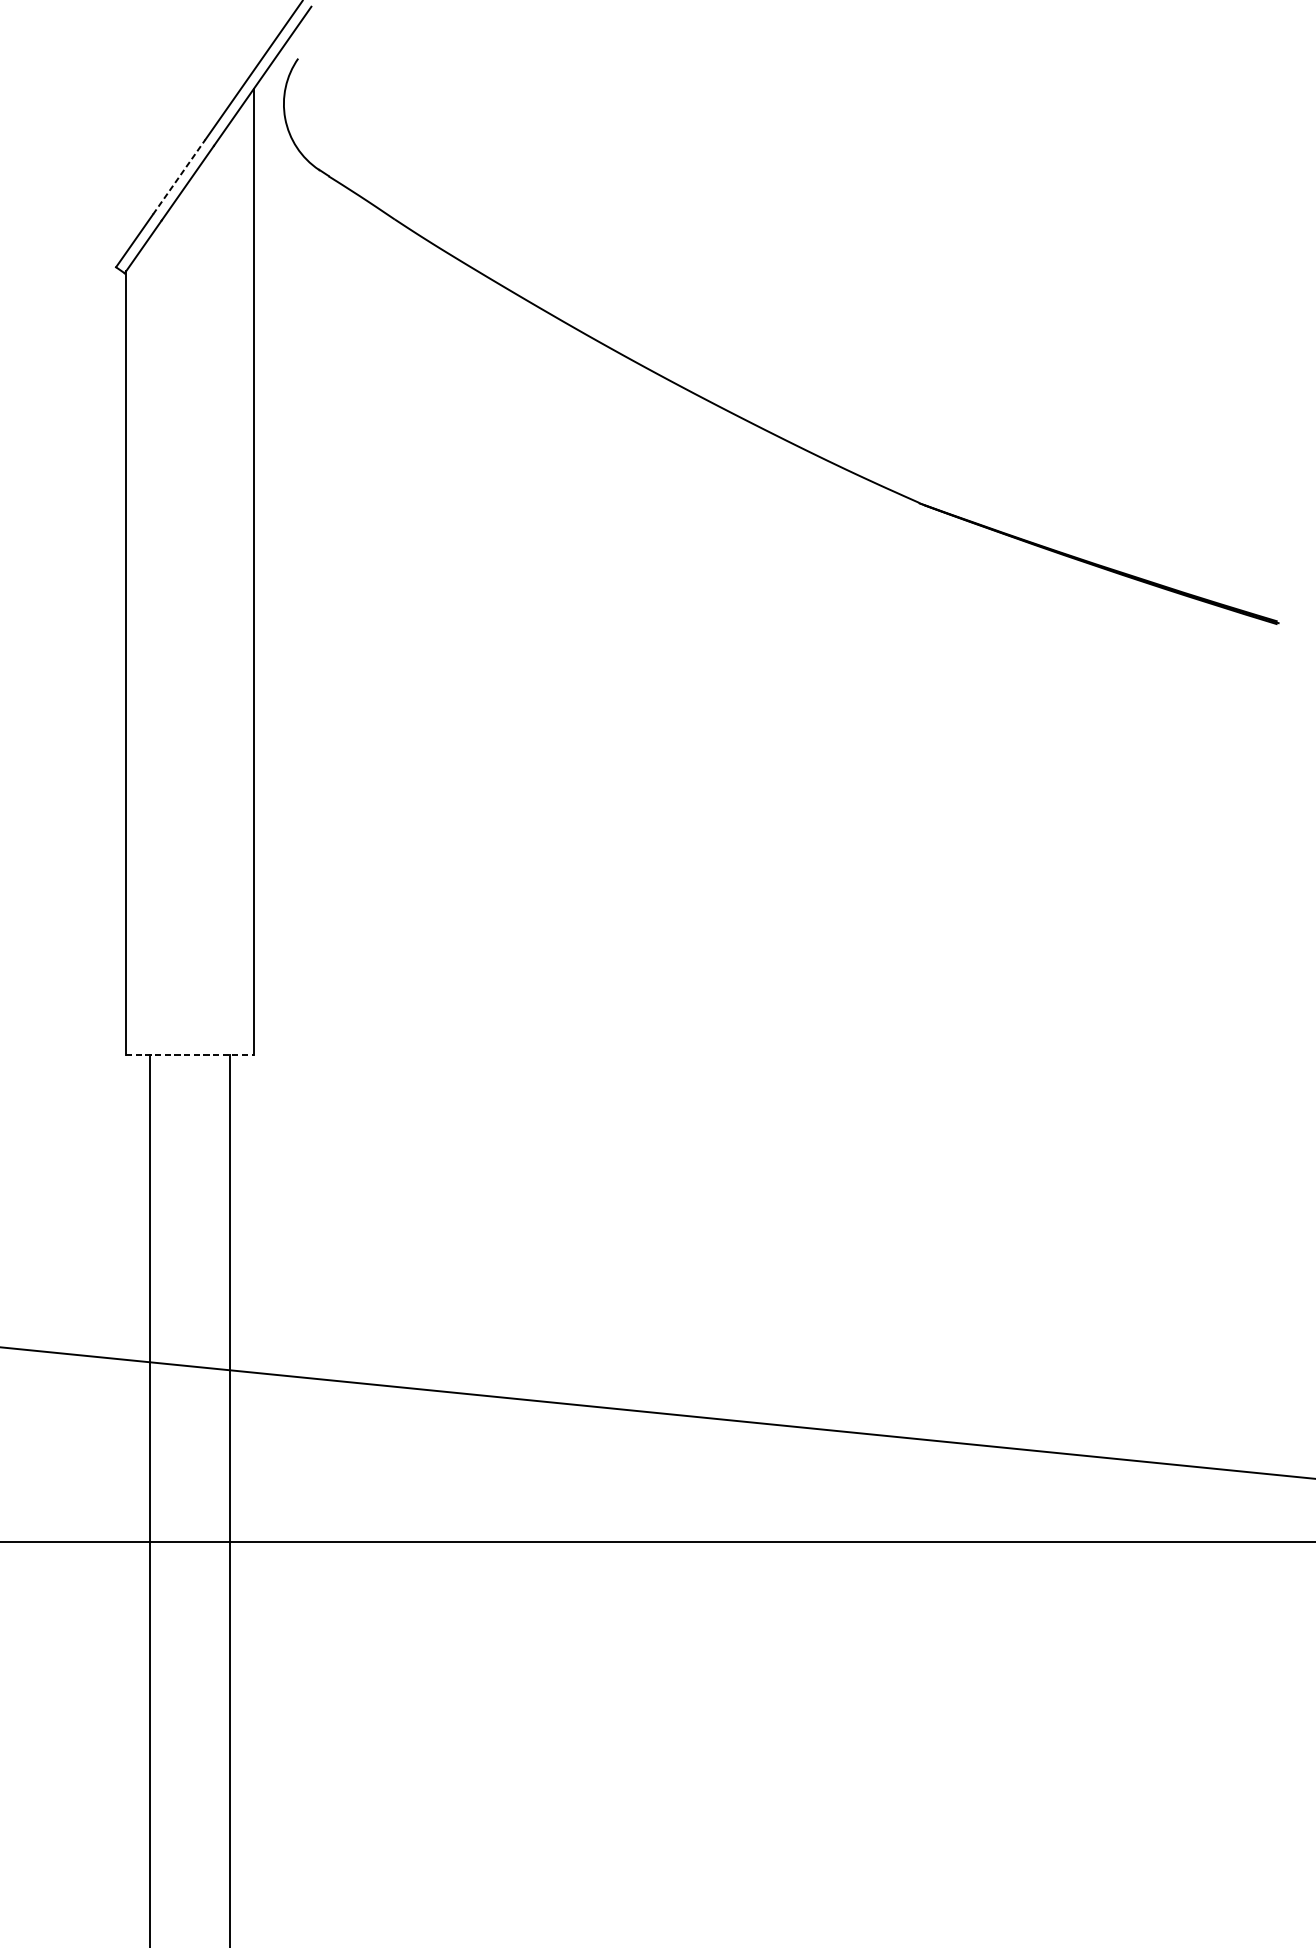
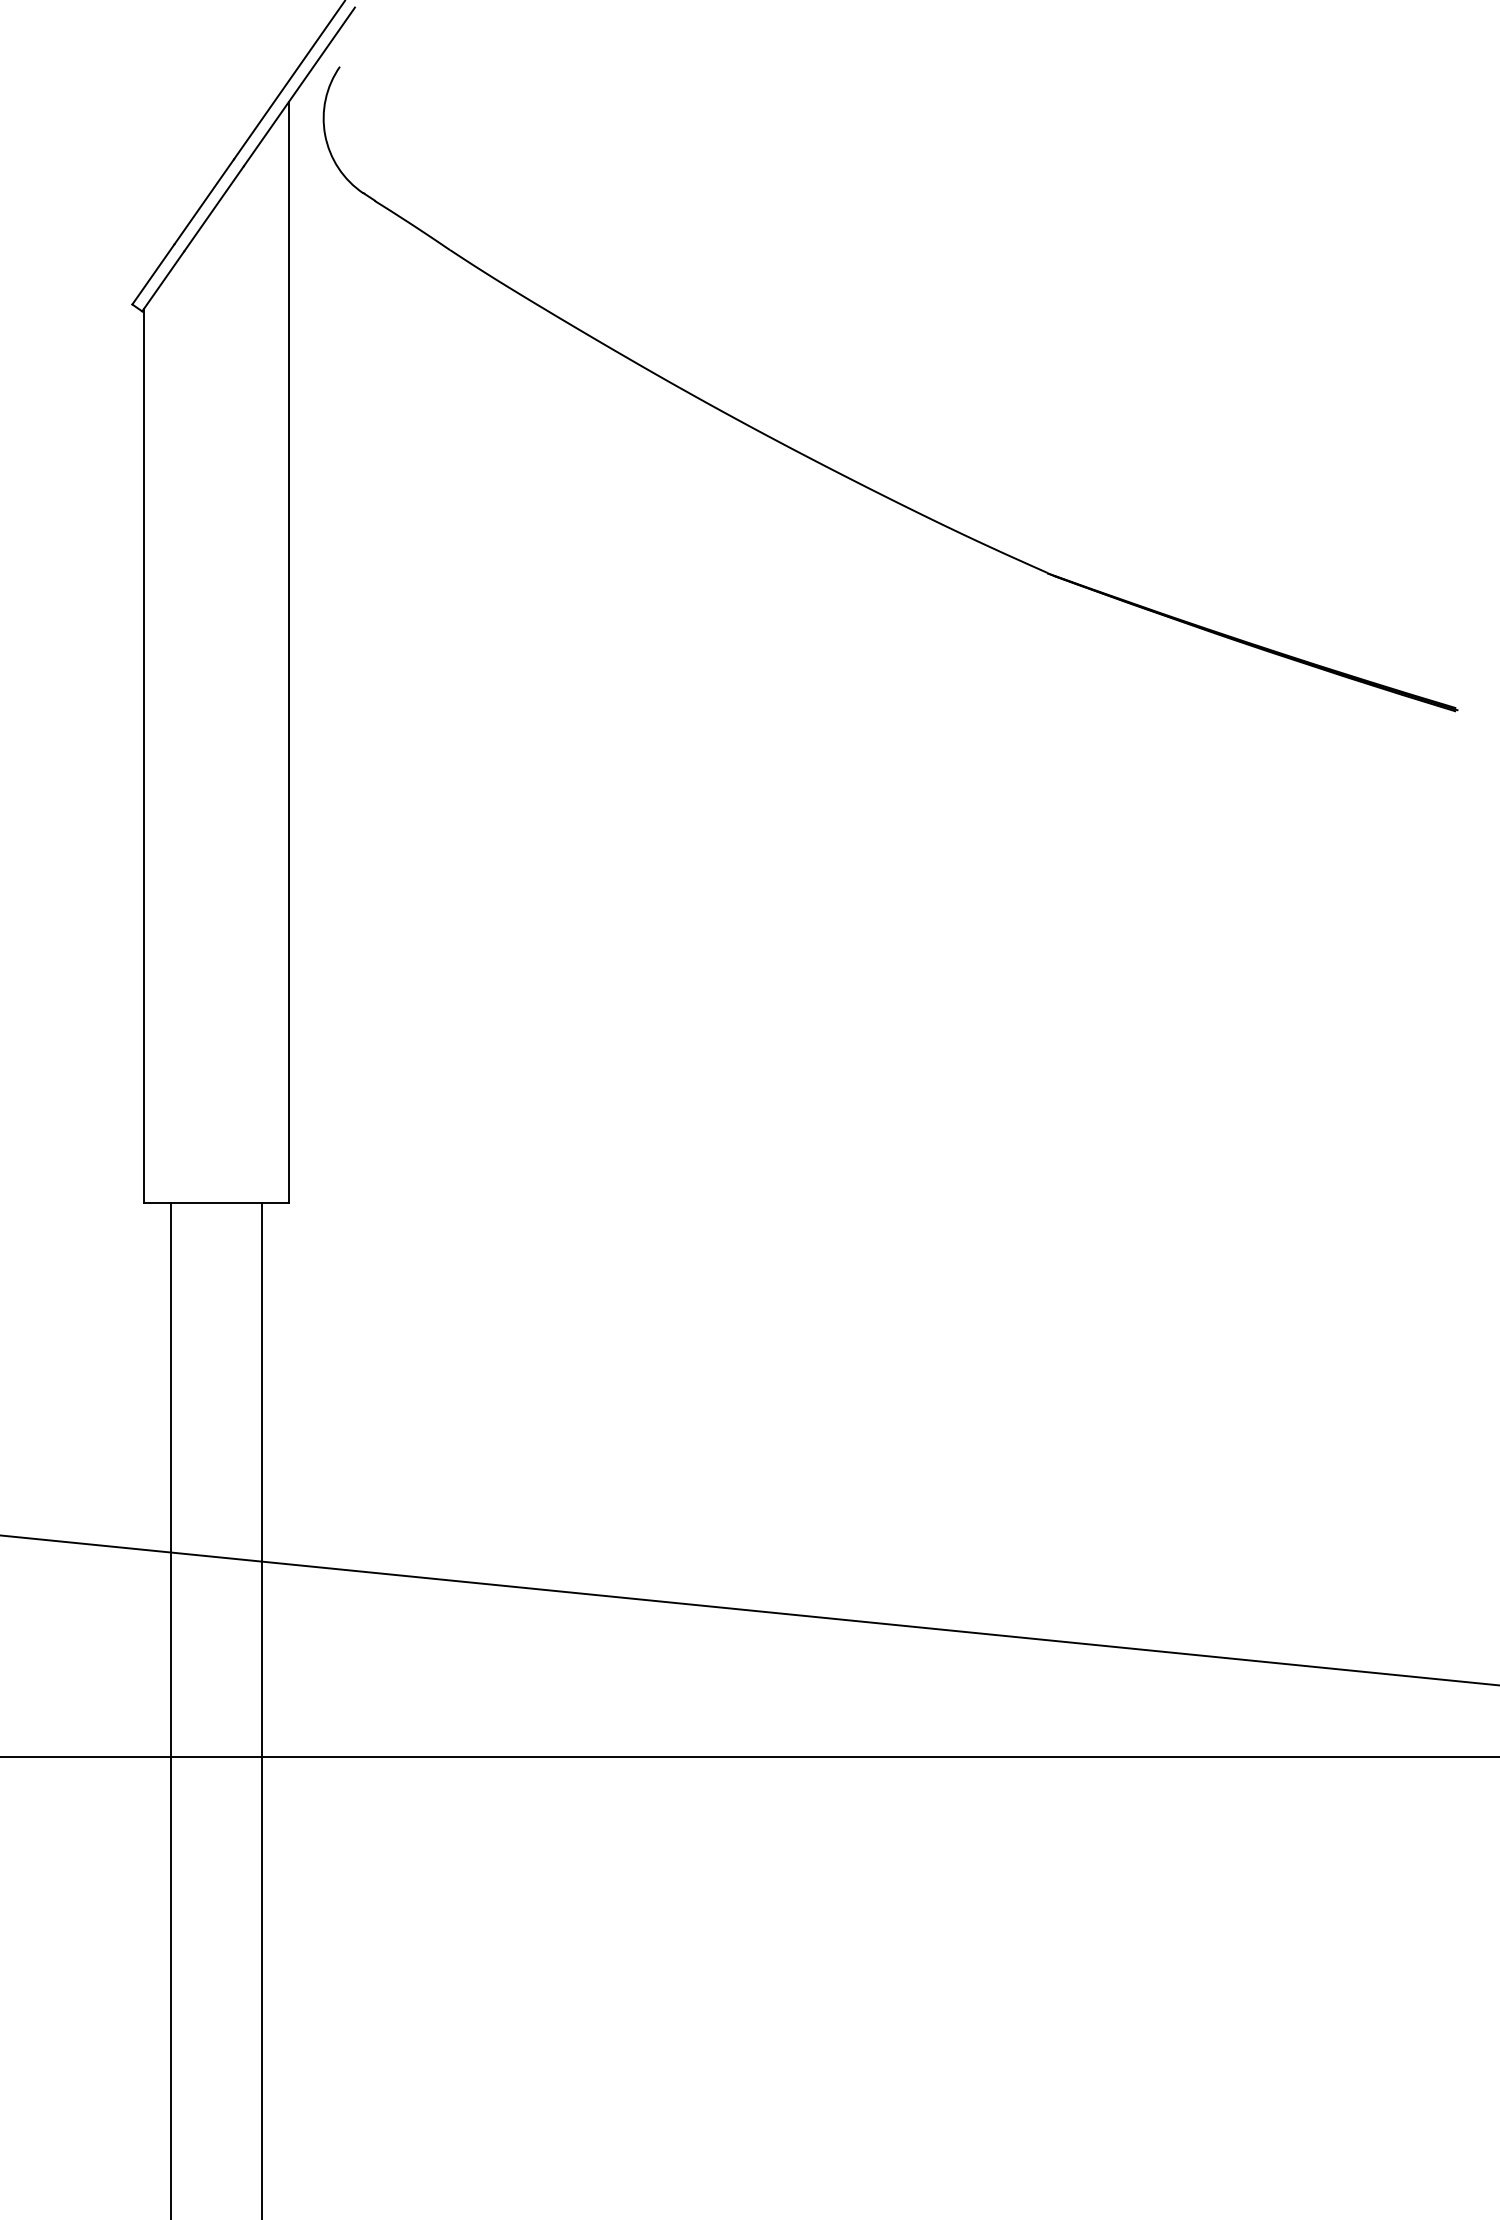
line: (179, 176) -> (204, 201), dashed -> solid
line: (189, 1055) -> (216, 1202), dashed -> solid

